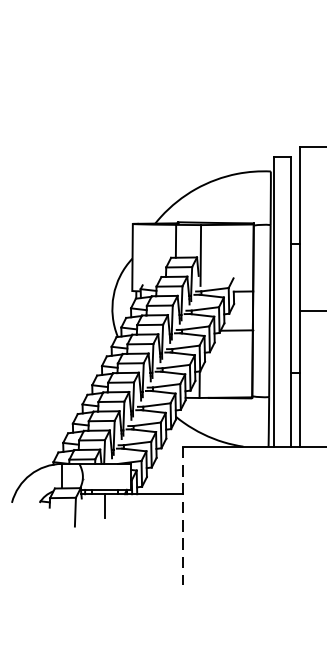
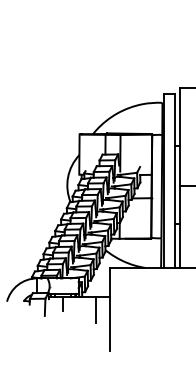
line: (161, 515) -> (96, 309), added
line: (182, 515) -> (109, 309), dashed -> solid

